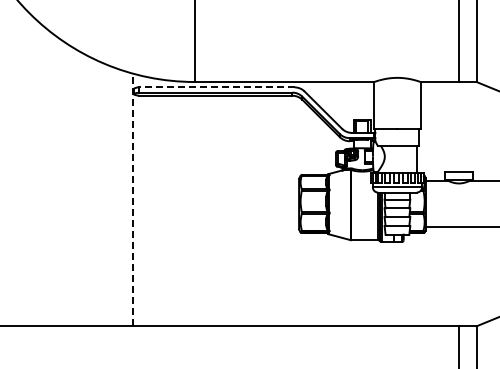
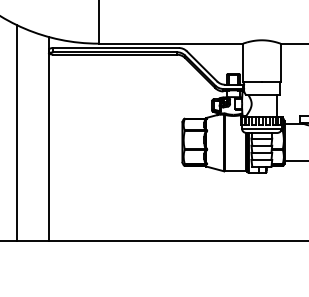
line: (216, 87) -> (115, 48), dashed -> solid
line: (94, 192) -> (17, 132), added
line: (133, 199) -> (48, 138), dashed -> solid

